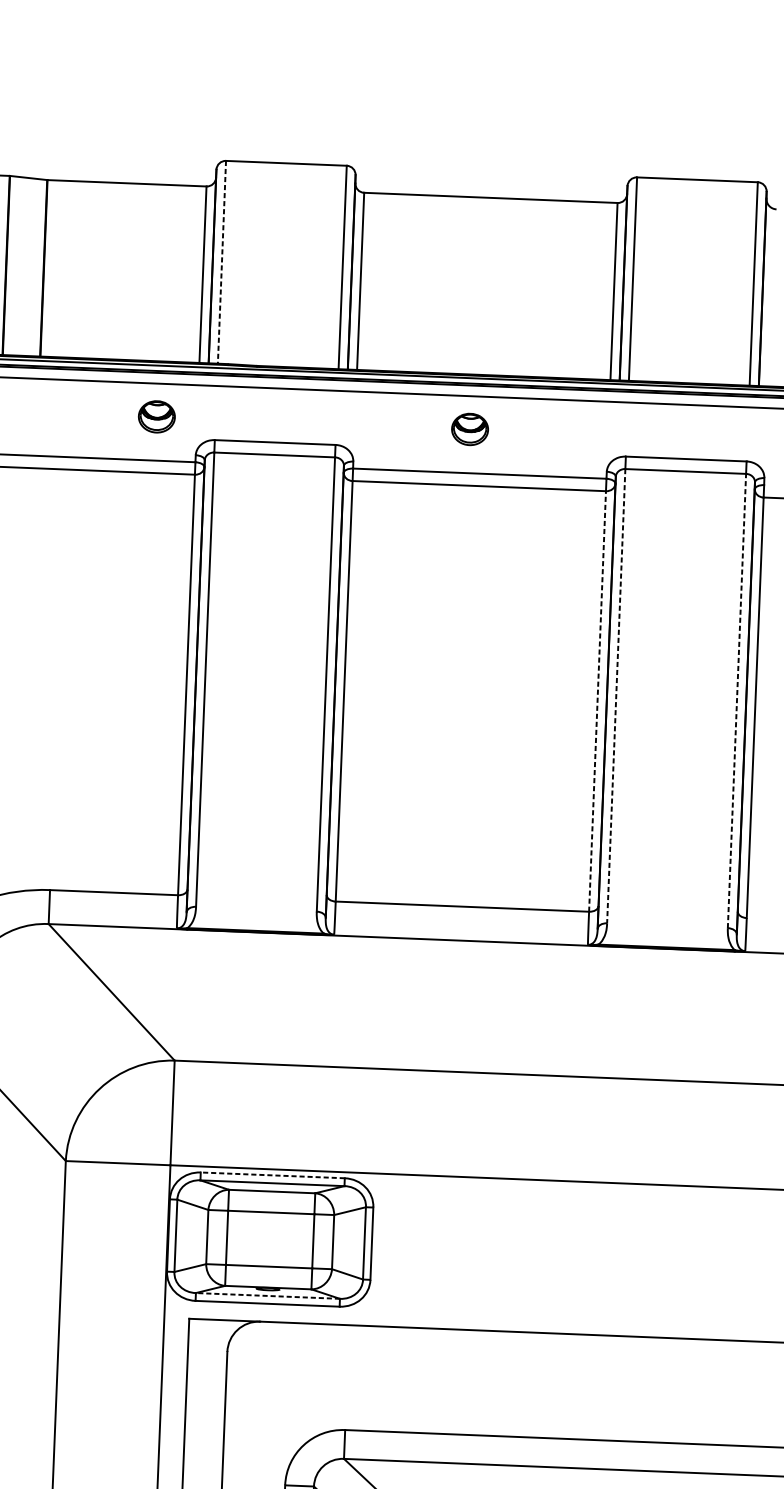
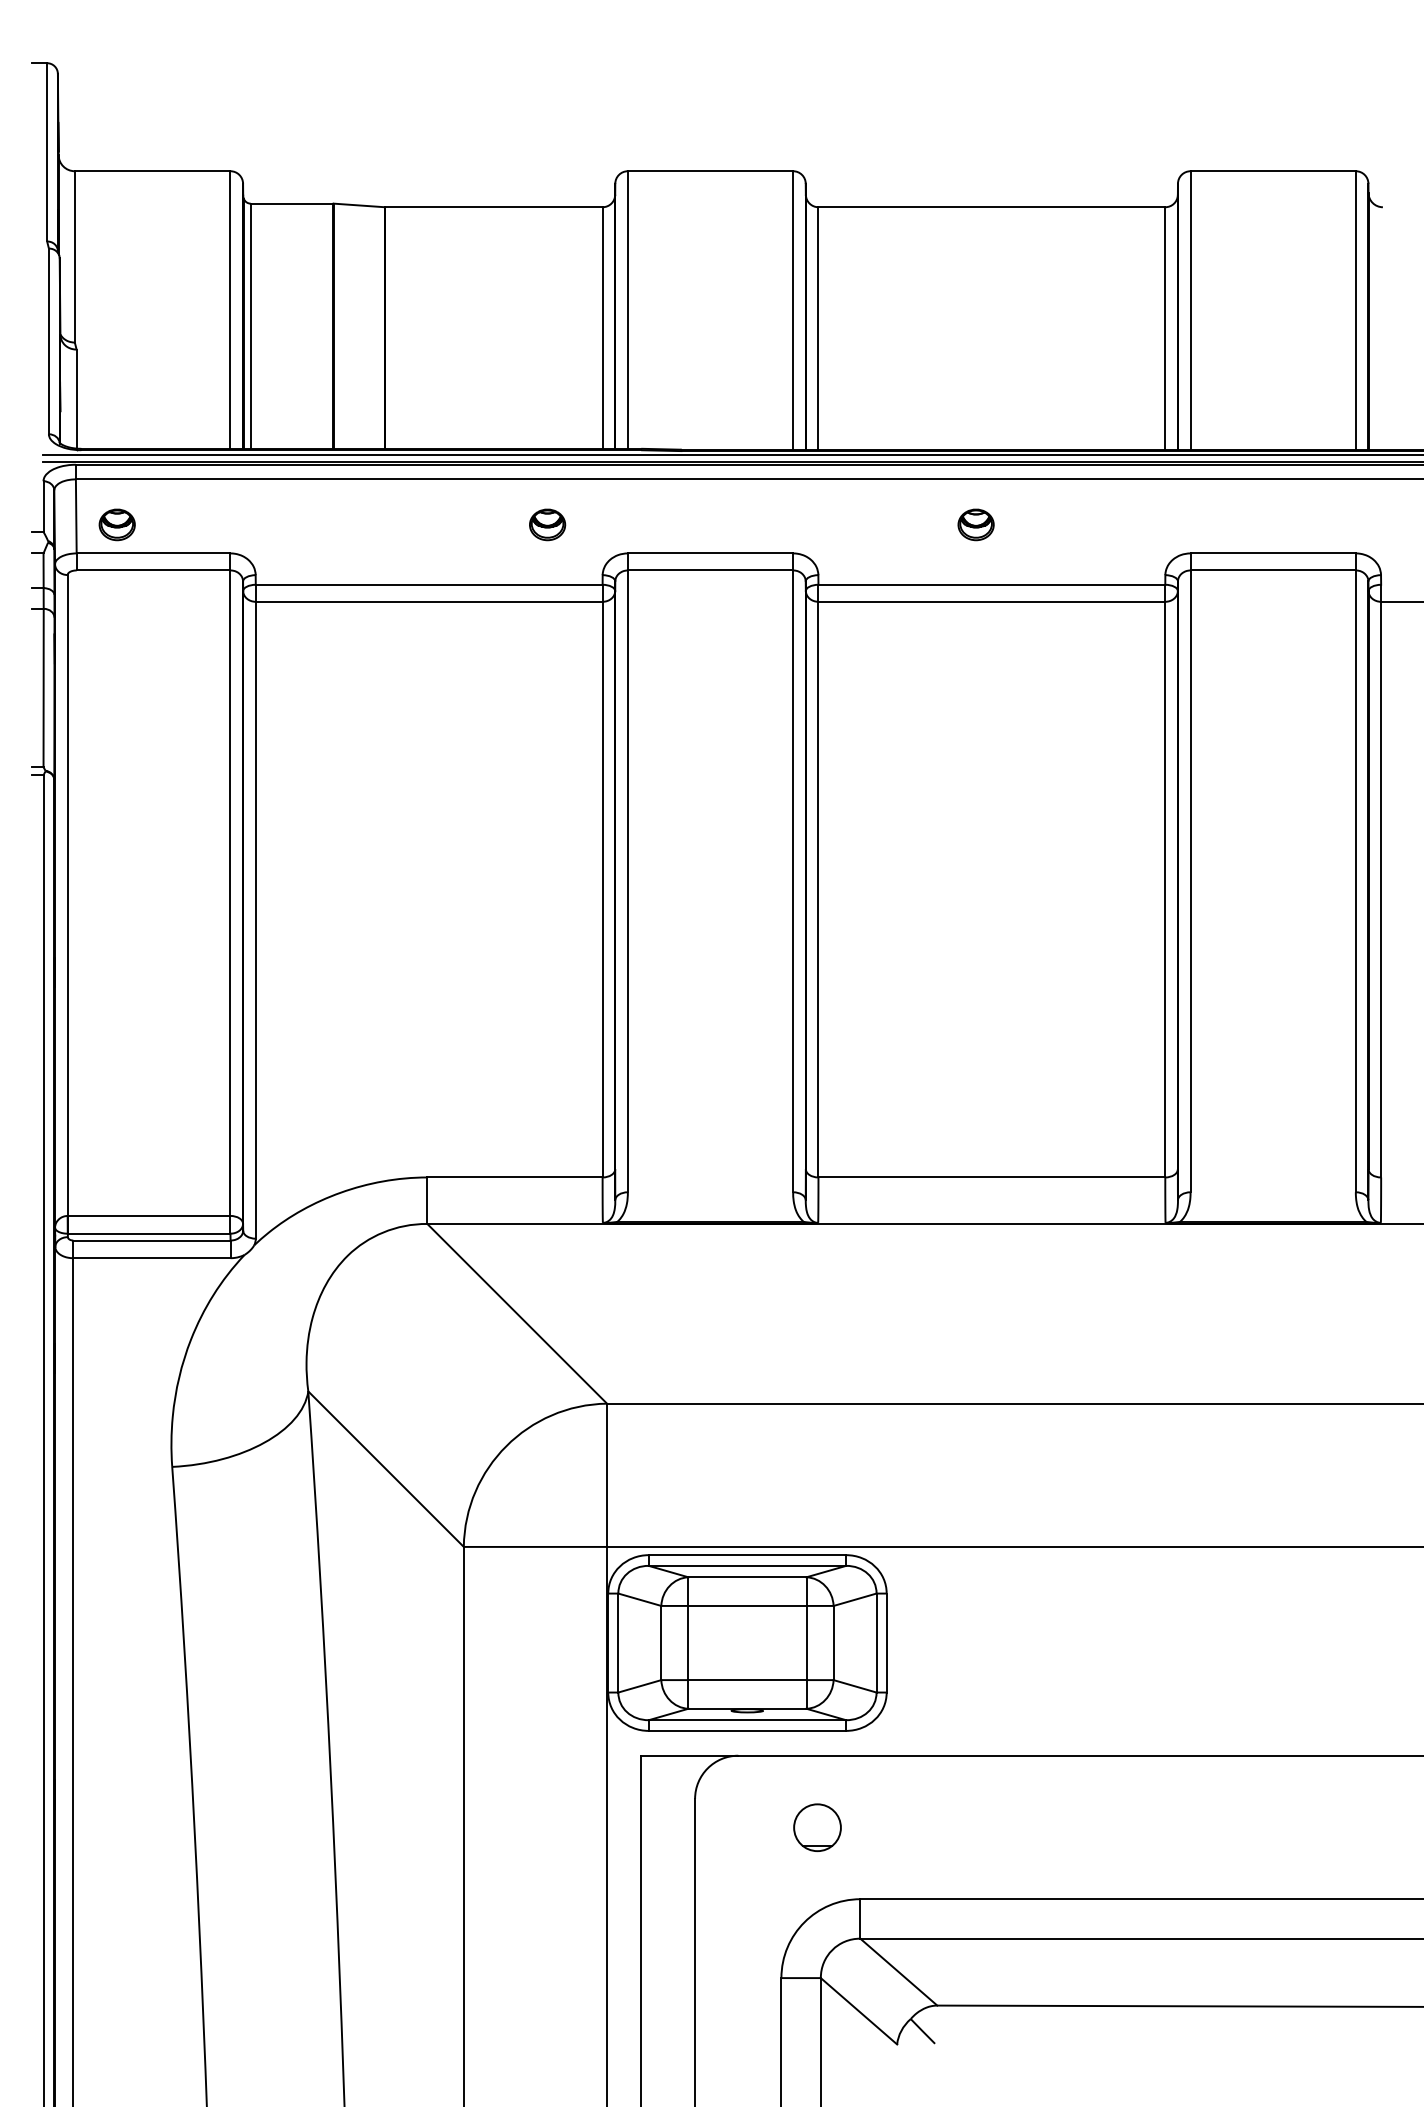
line: (221, 262) -> (627, 310), dashed -> solid
part: (156, 416) -> (547, 524), size x0.71
part: (469, 429) -> (975, 524), size x0.71
line: (616, 696) -> (1190, 881), dashed -> solid
line: (597, 701) -> (1165, 889), dashed -> solid
line: (736, 701) -> (1355, 881), dashed -> solid
line: (272, 1175) -> (747, 1555), dashed -> solid
line: (267, 1296) -> (747, 1720), dashed -> solid
part: (315, 1376) -> (817, 1827), added

